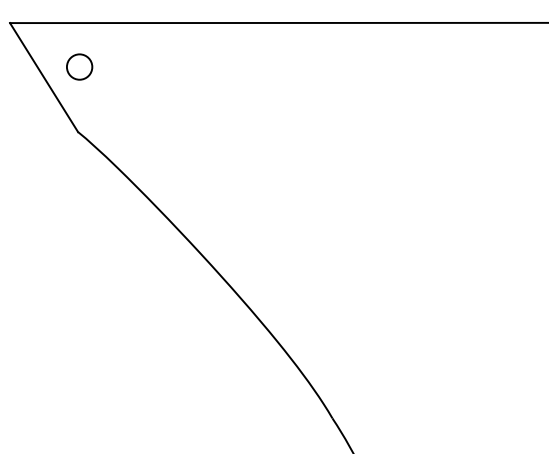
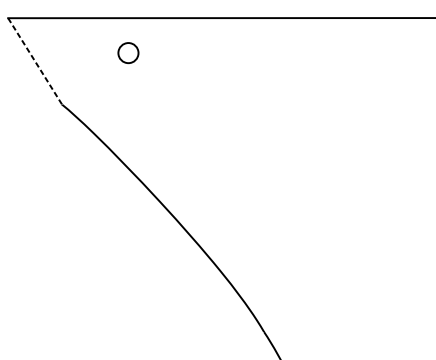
circle: (79, 66) -> (128, 52), moved
line: (44, 77) -> (35, 61), solid -> dashed

